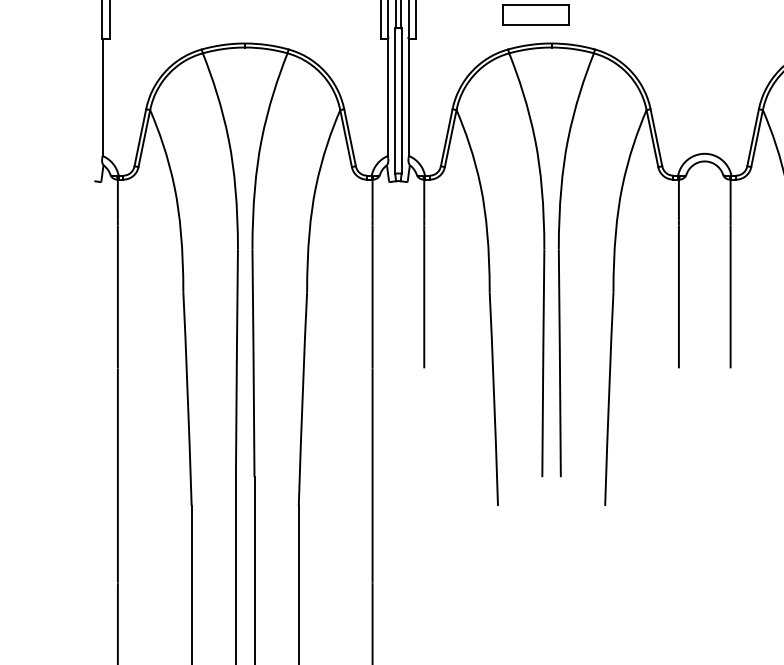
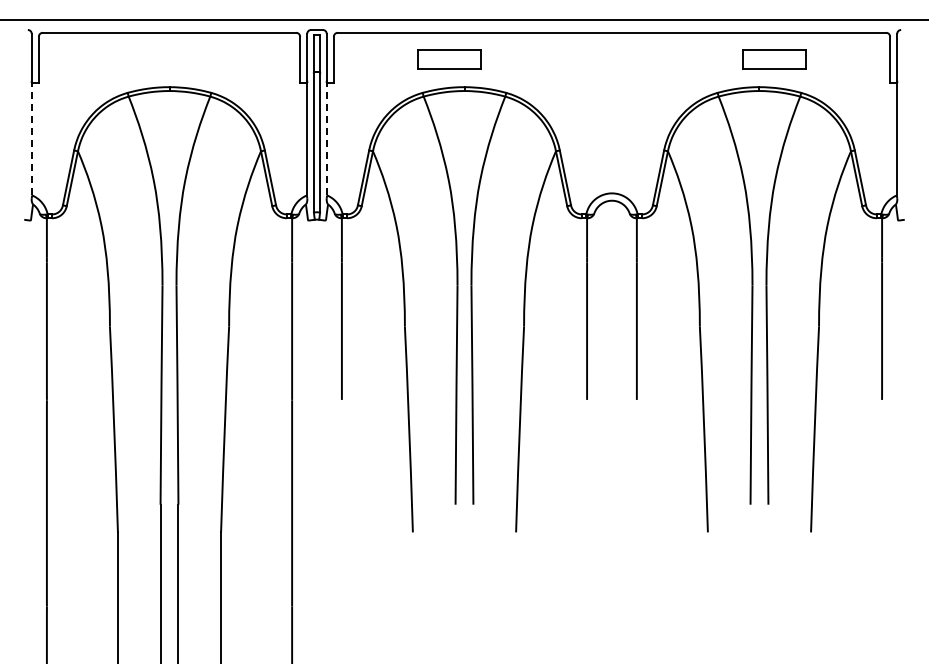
line: (102, 96) -> (32, 138), solid -> dashed
line: (409, 96) -> (327, 138), solid -> dashed

